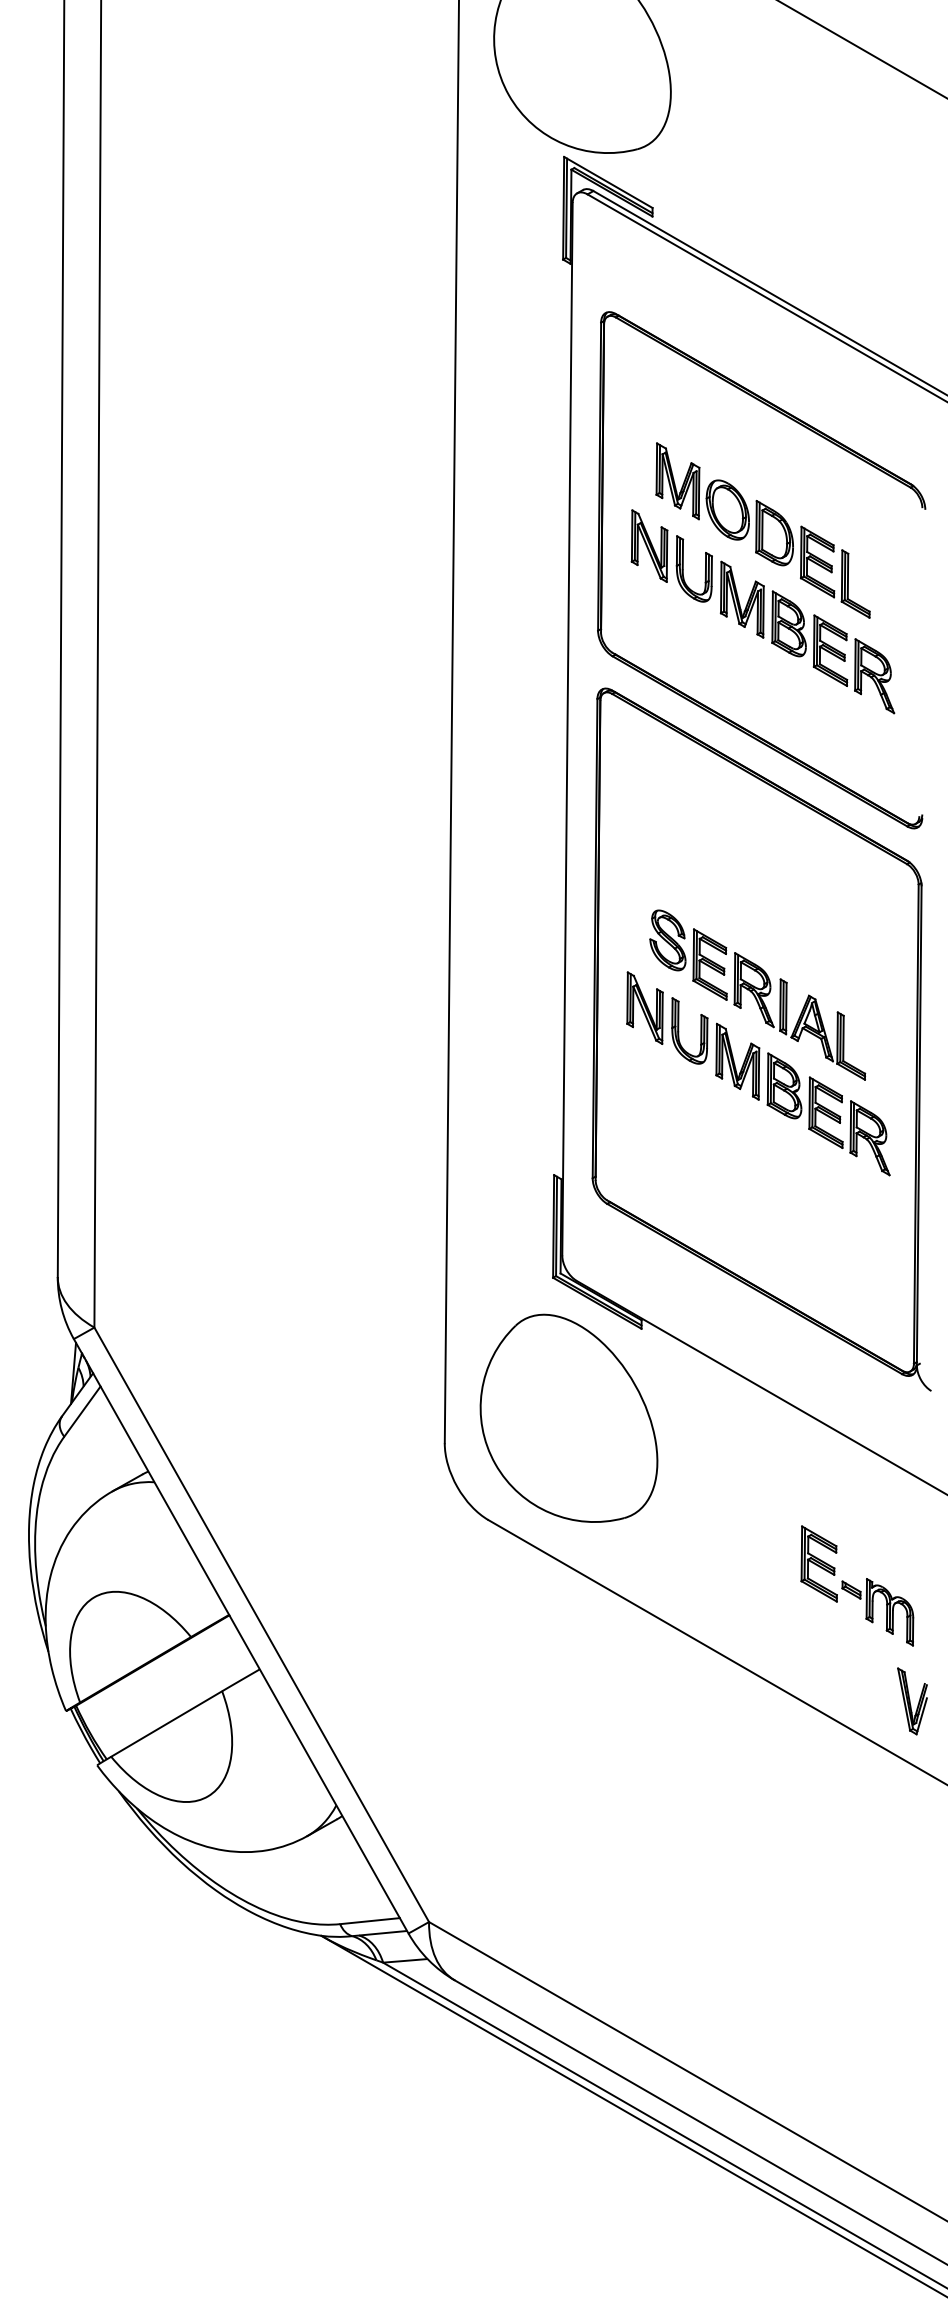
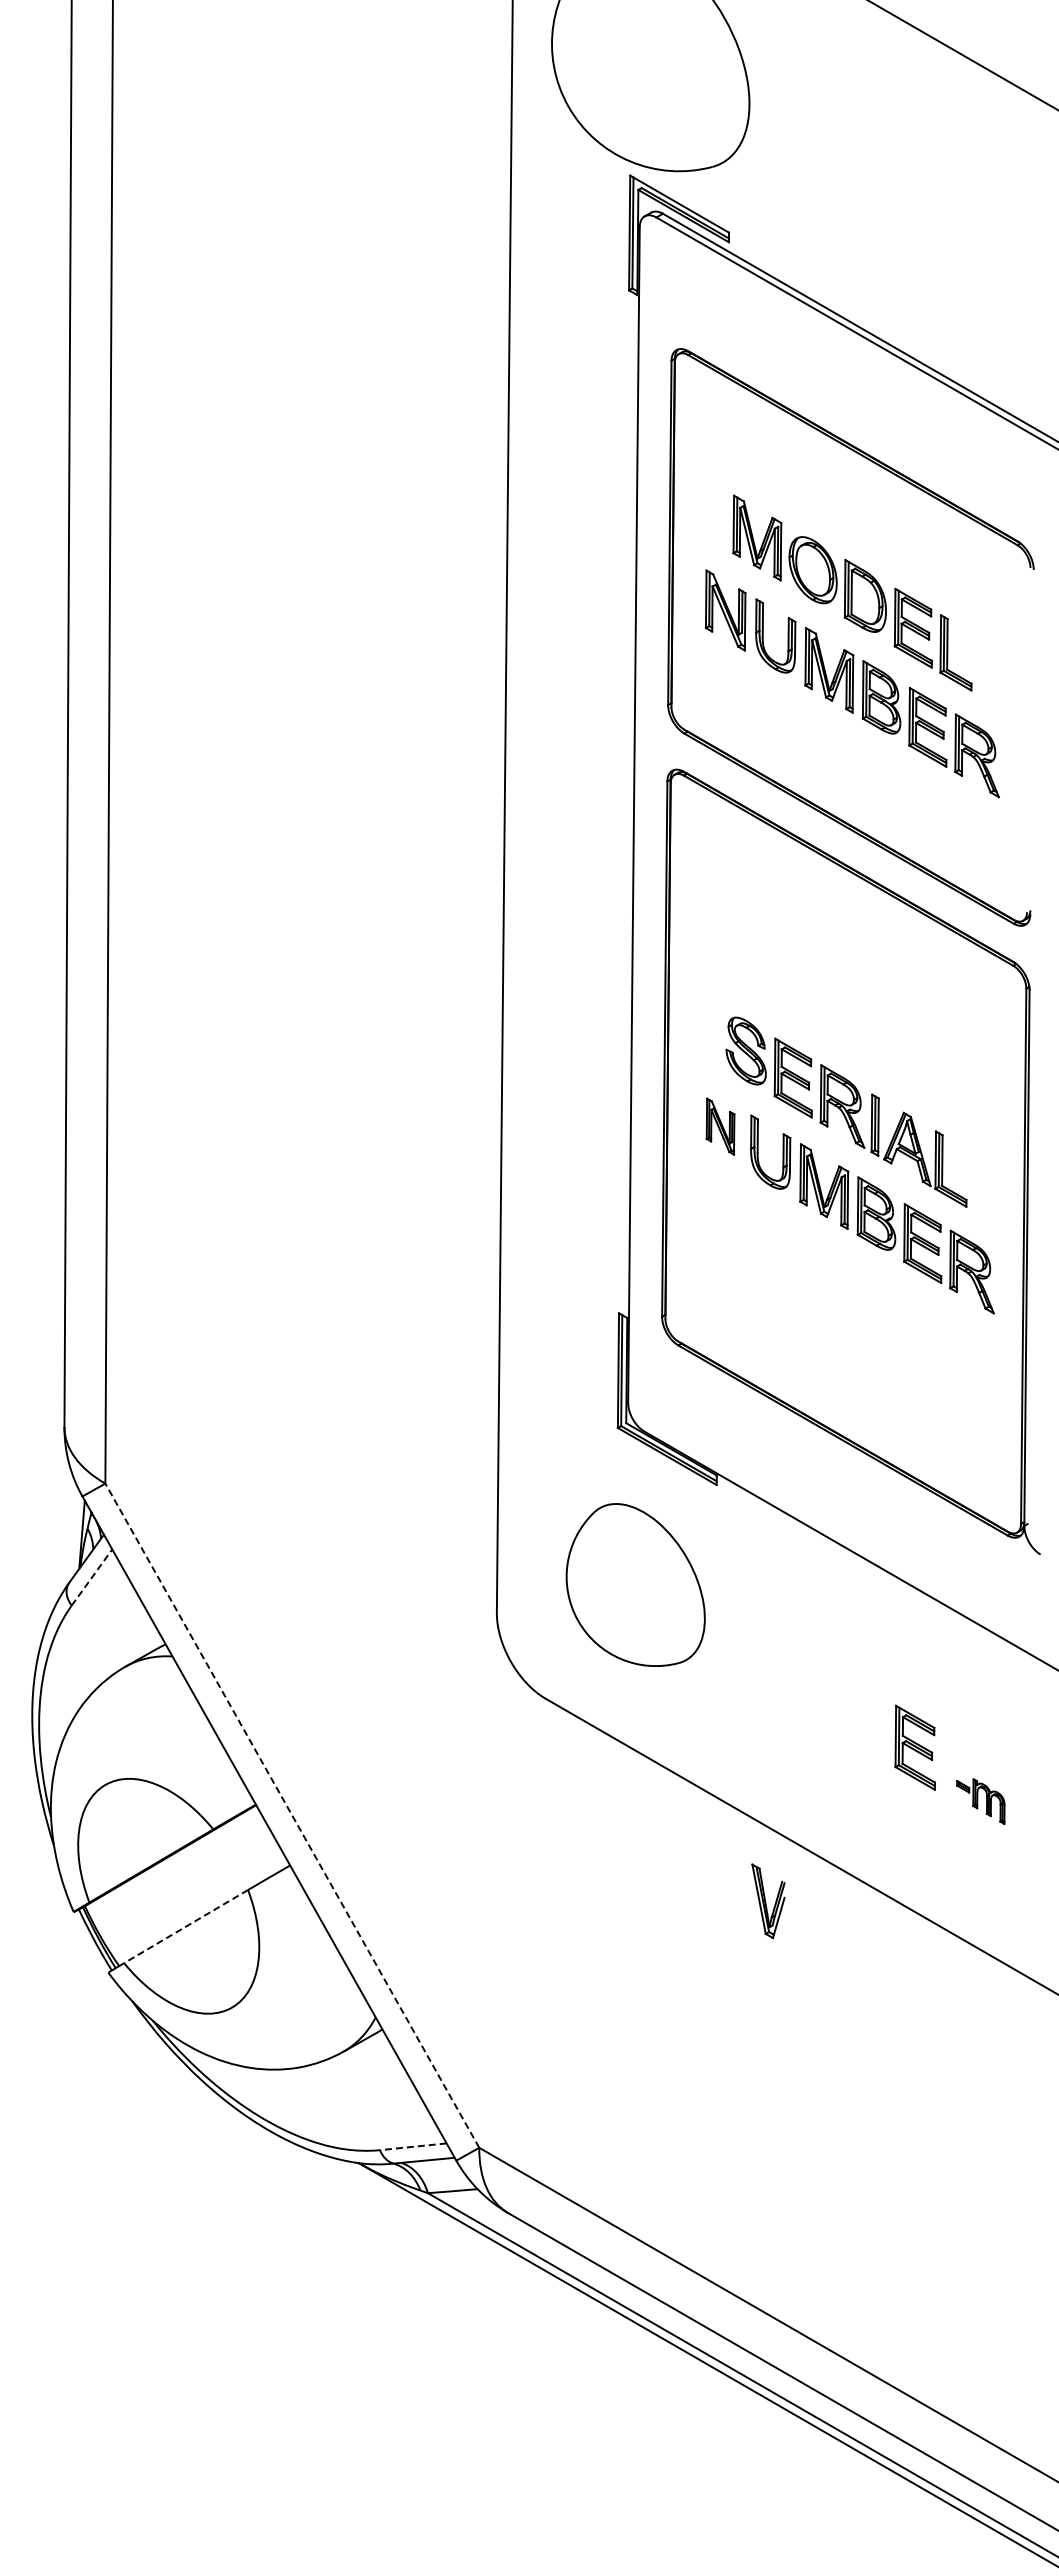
part: (644, 1007) -> (720, 1126), size x0.7
line: (82, 1411) -> (92, 1577), solid -> dashed
part: (568, 1417) -> (635, 1584), size x0.7
part: (877, 1612) -> (980, 1801), size x0.6
line: (261, 1624) -> (292, 1815), solid -> dashed
part: (912, 1701) -> (768, 1901), moved
line: (167, 1723) -> (186, 1926), solid -> dashed
line: (369, 1920) -> (412, 2146), solid -> dashed

